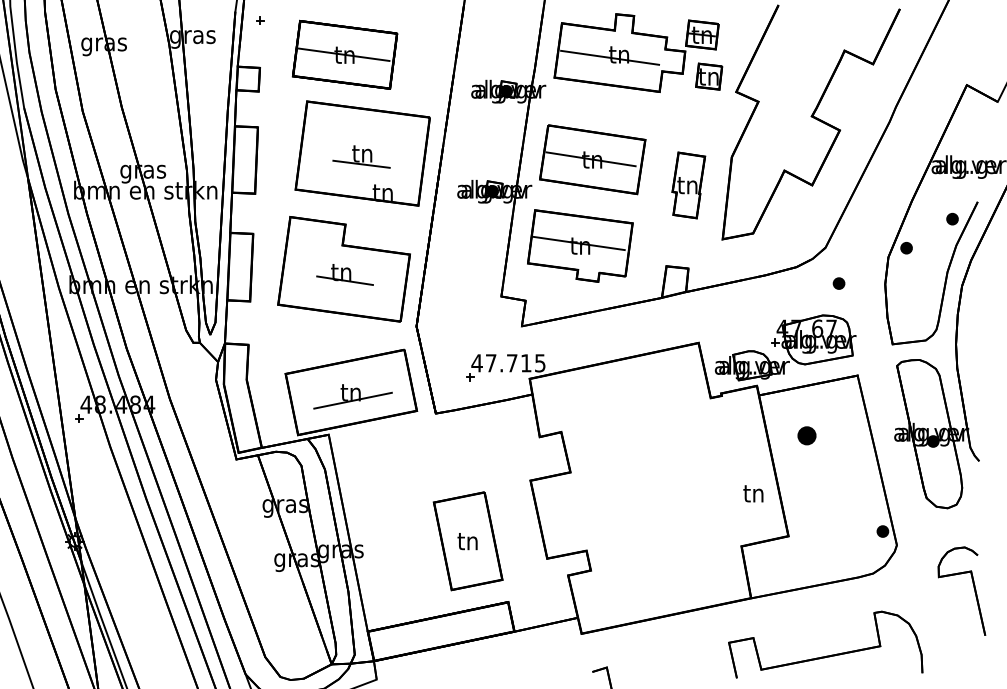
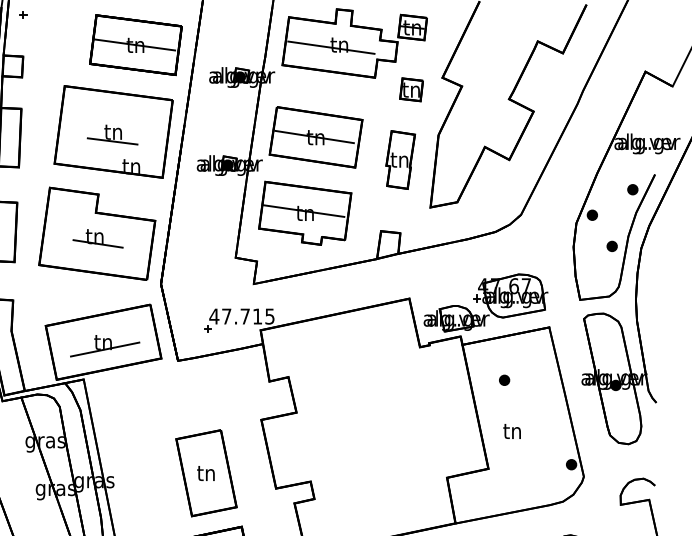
part: (344, 54) -> (135, 44), moved
part: (709, 76) -> (411, 89), moved
part: (838, 283) -> (611, 246), moved
part: (806, 435) -> (504, 380), size x0.62
text: (753, 493) -> (512, 431), moved

